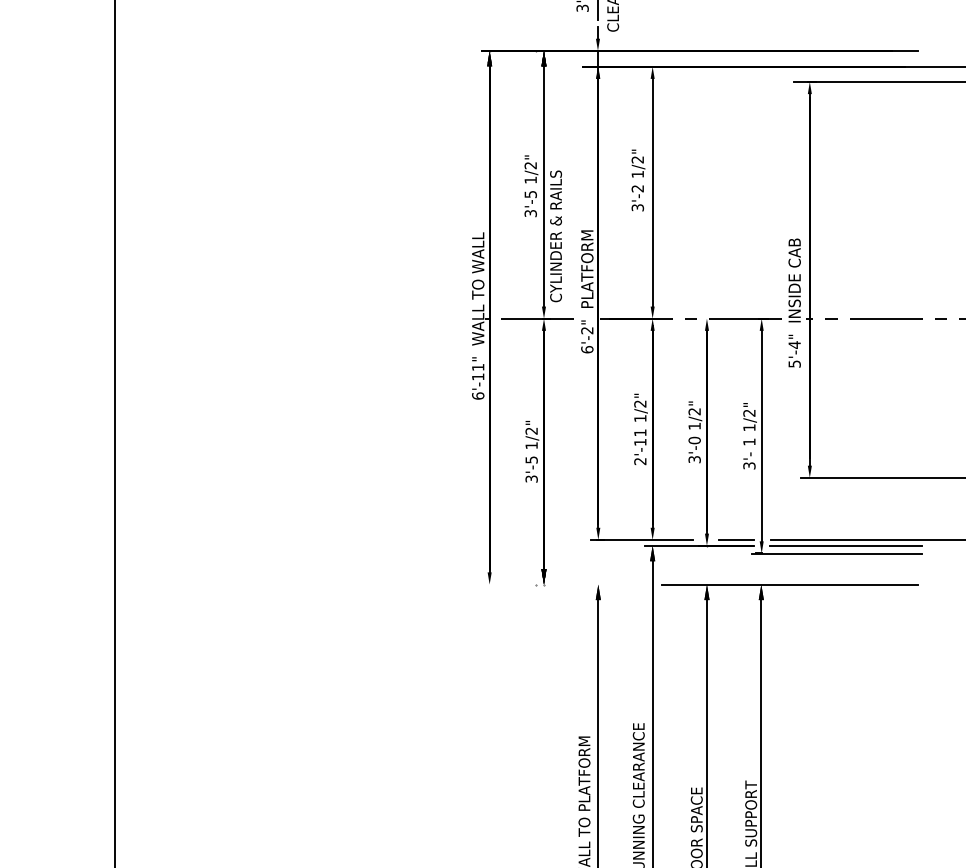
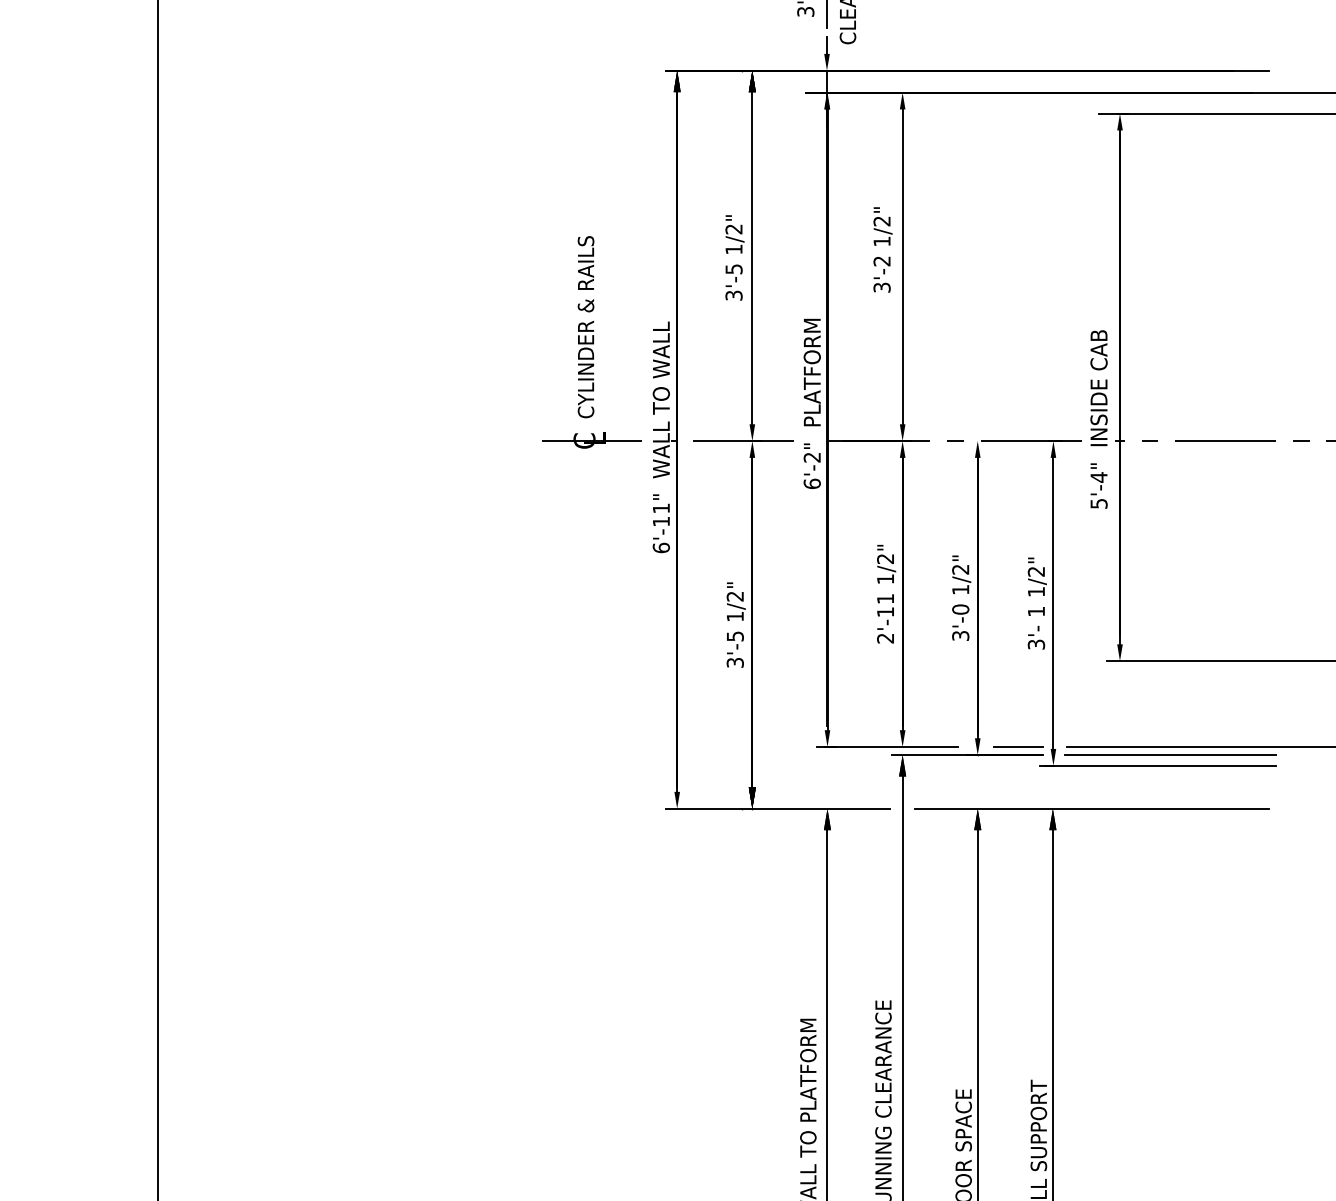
text: (555, 236) -> (585, 327), moved
part: (427, 318) -> (591, 440), added
line: (562, 584) -> (777, 808), added

